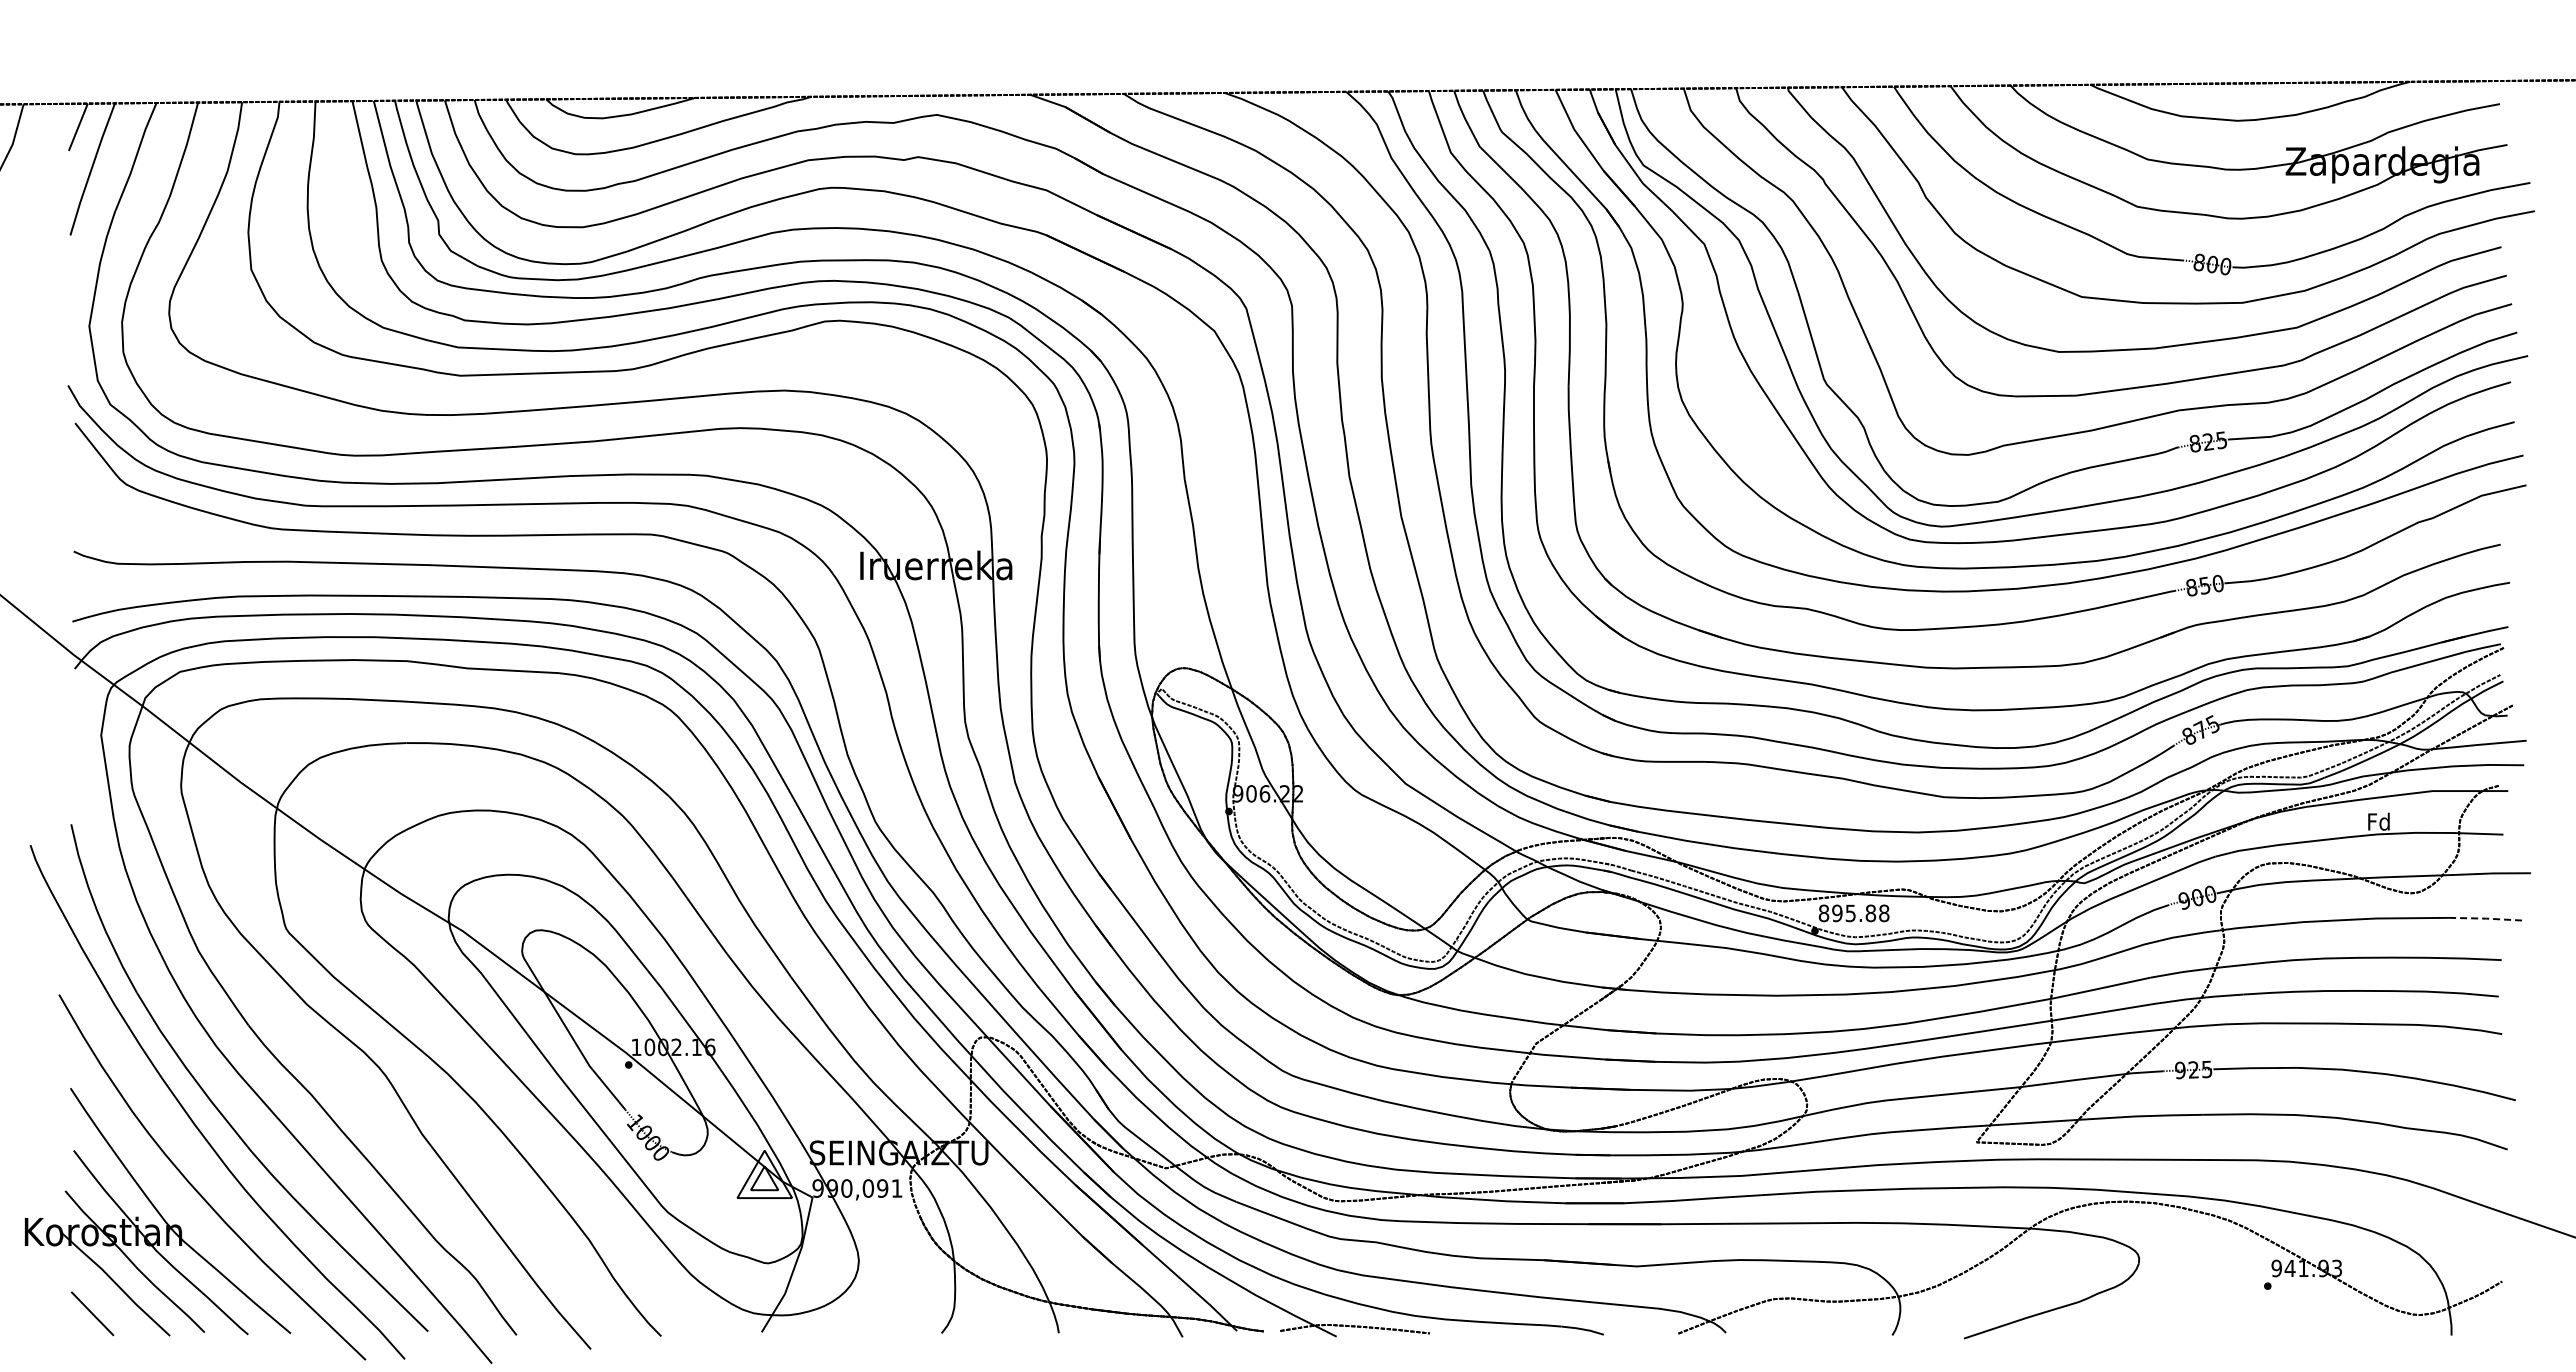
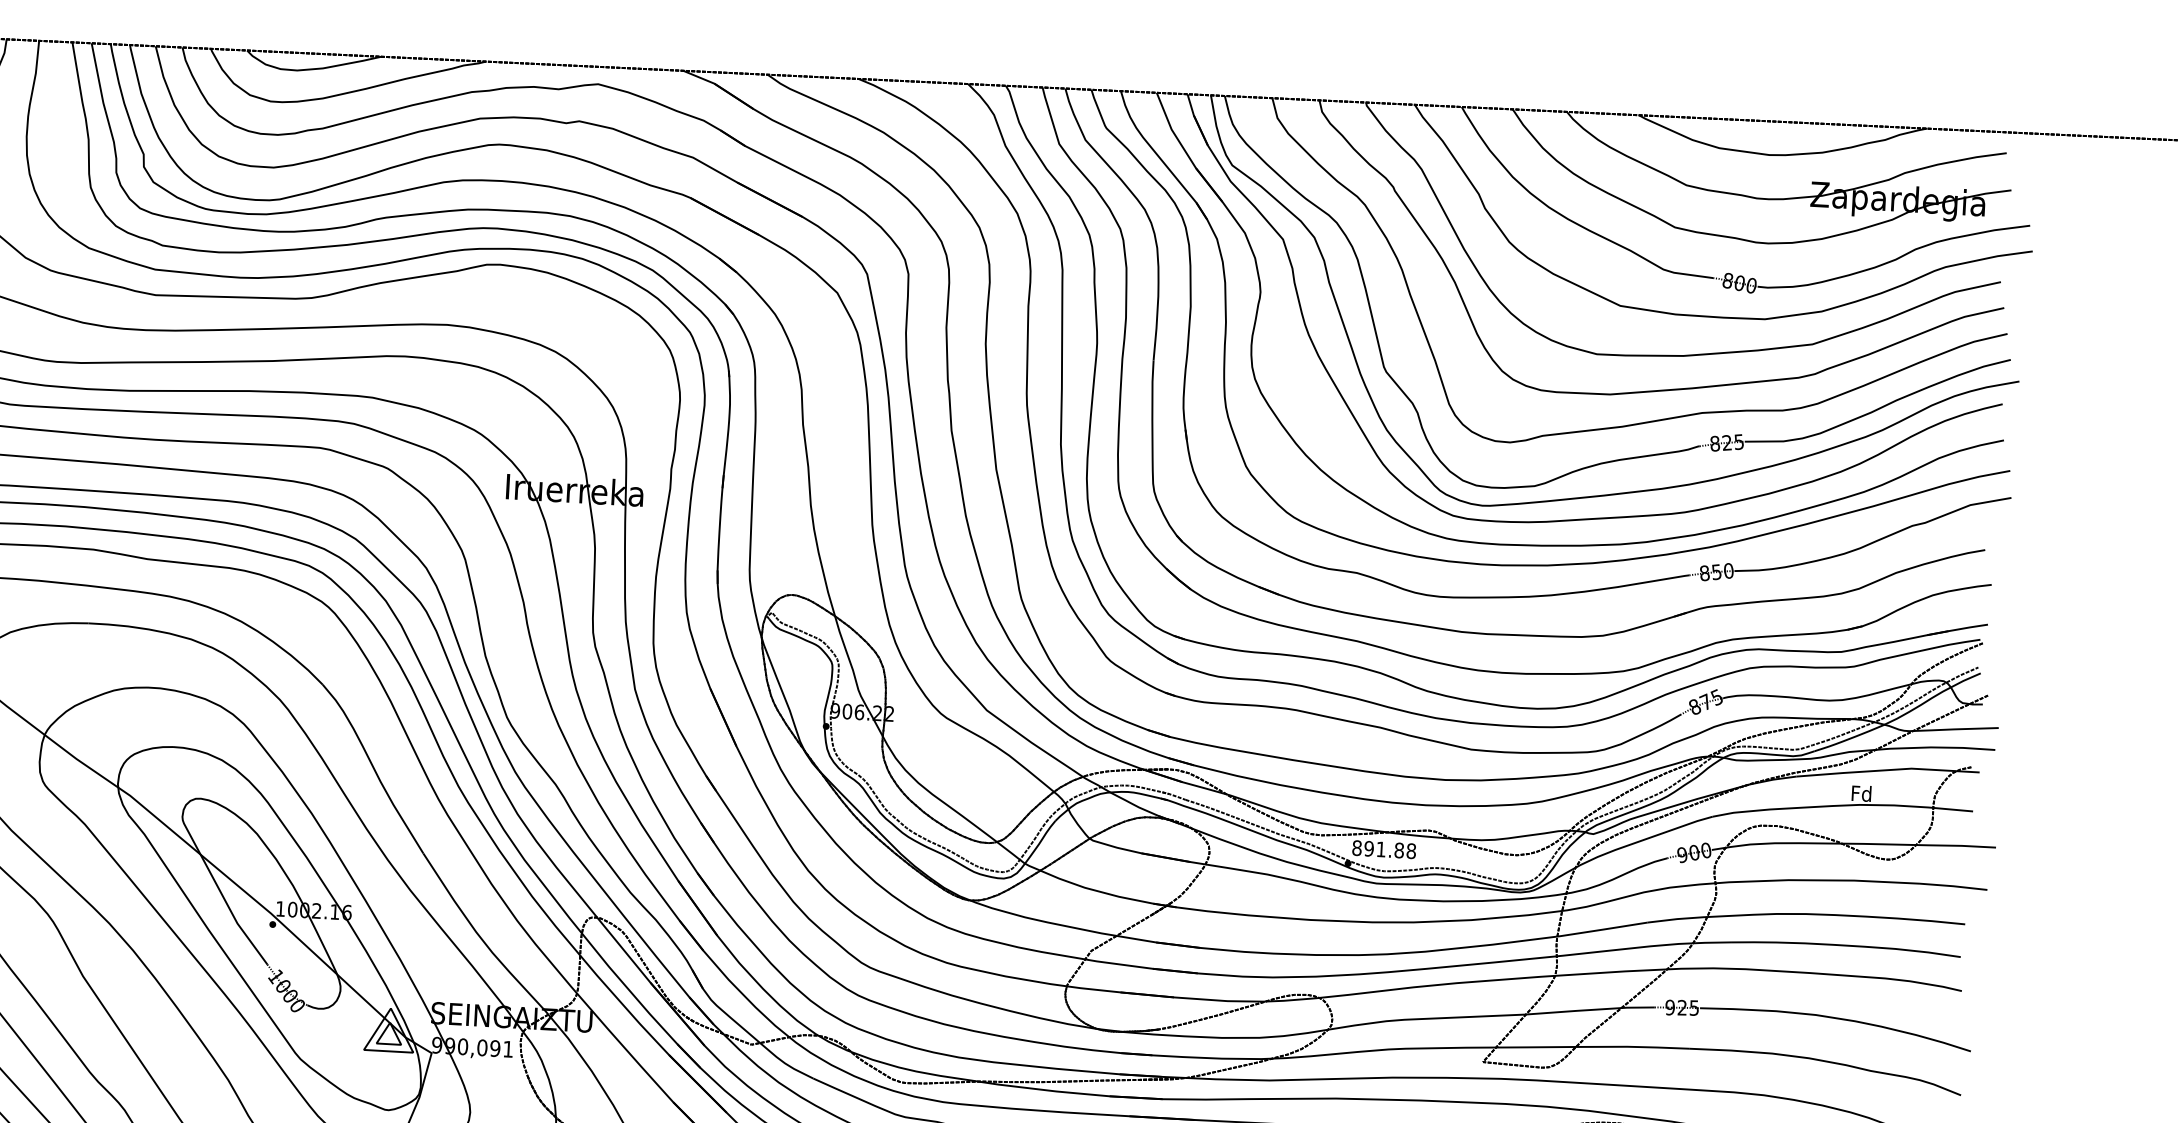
text: (1850, 913) -> (1380, 849), 895.88 -> 891.88
line: (2486, 918) -> (1953, 886), dashed -> solid

